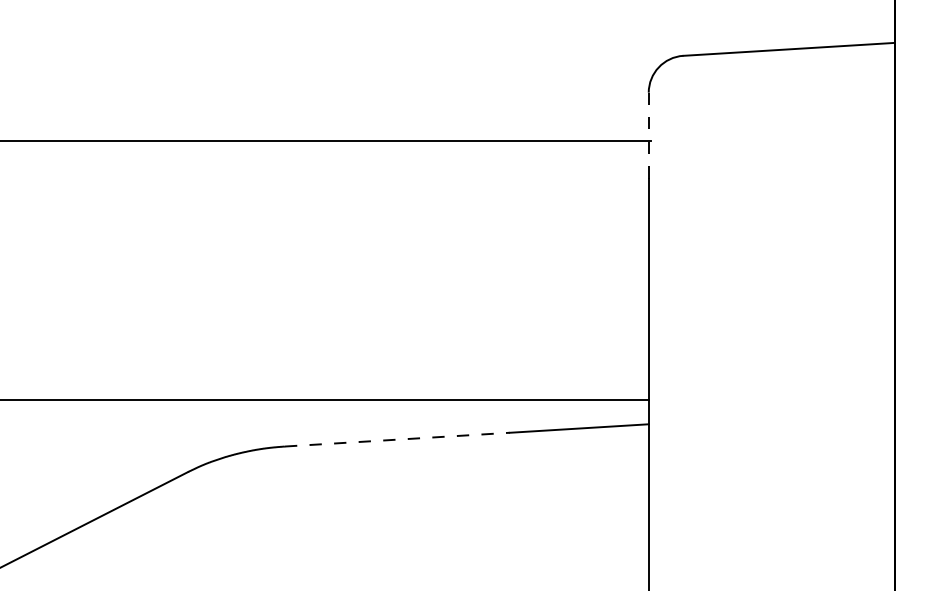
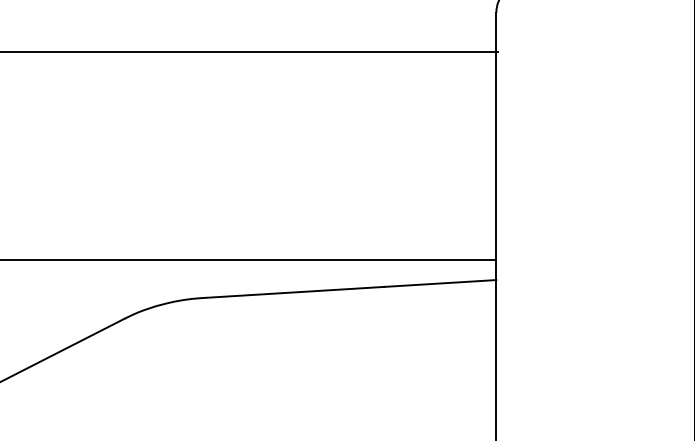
line: (648, 135) -> (496, 47), dashed -> solid
line: (397, 439) -> (293, 292), dashed -> solid

